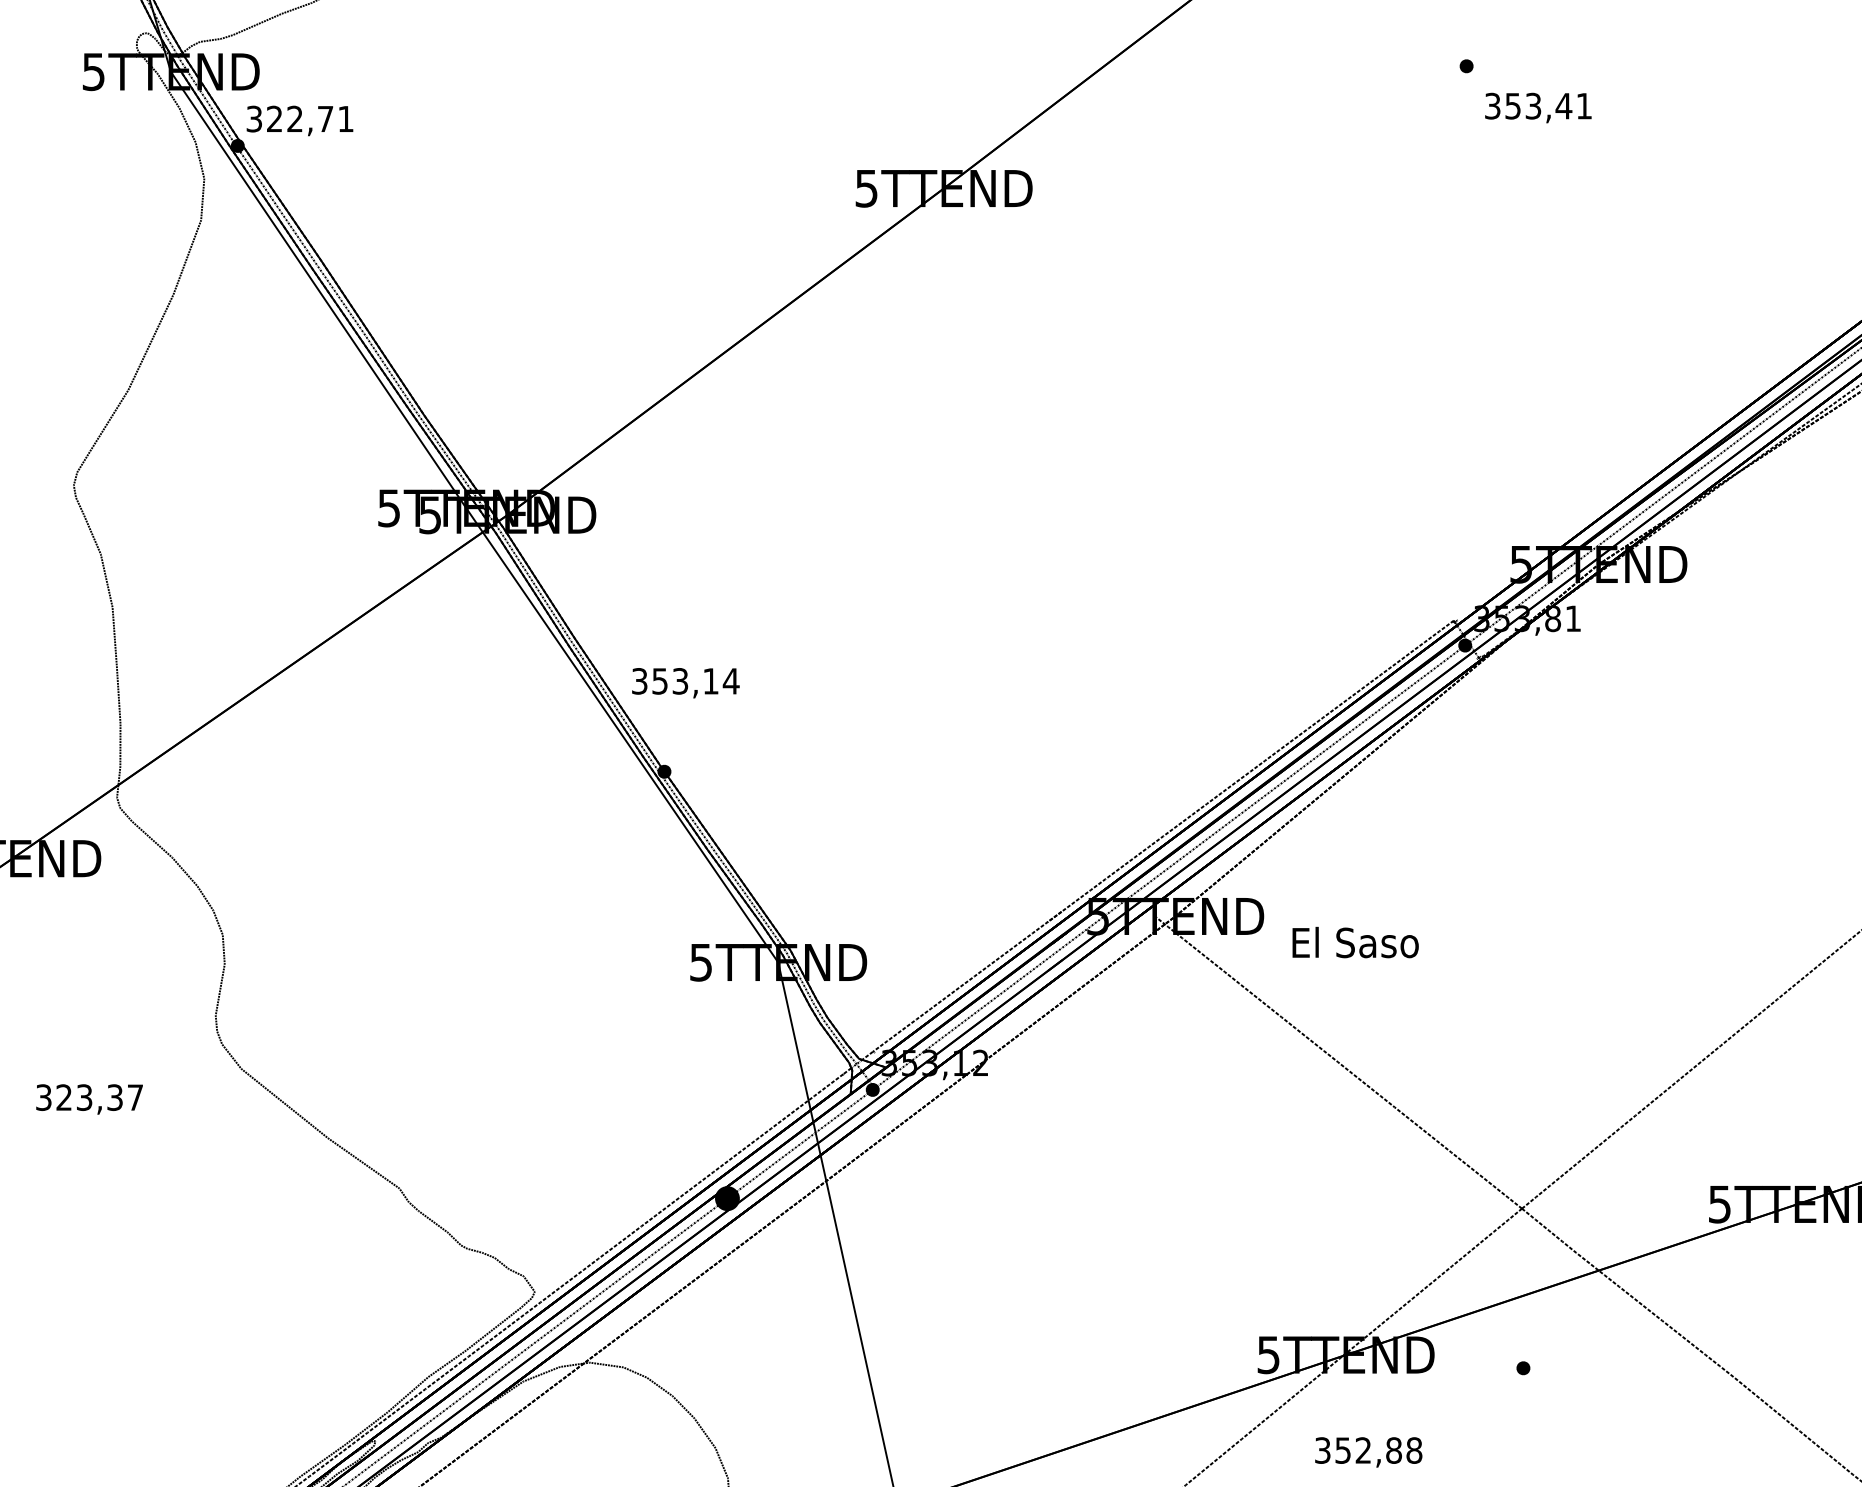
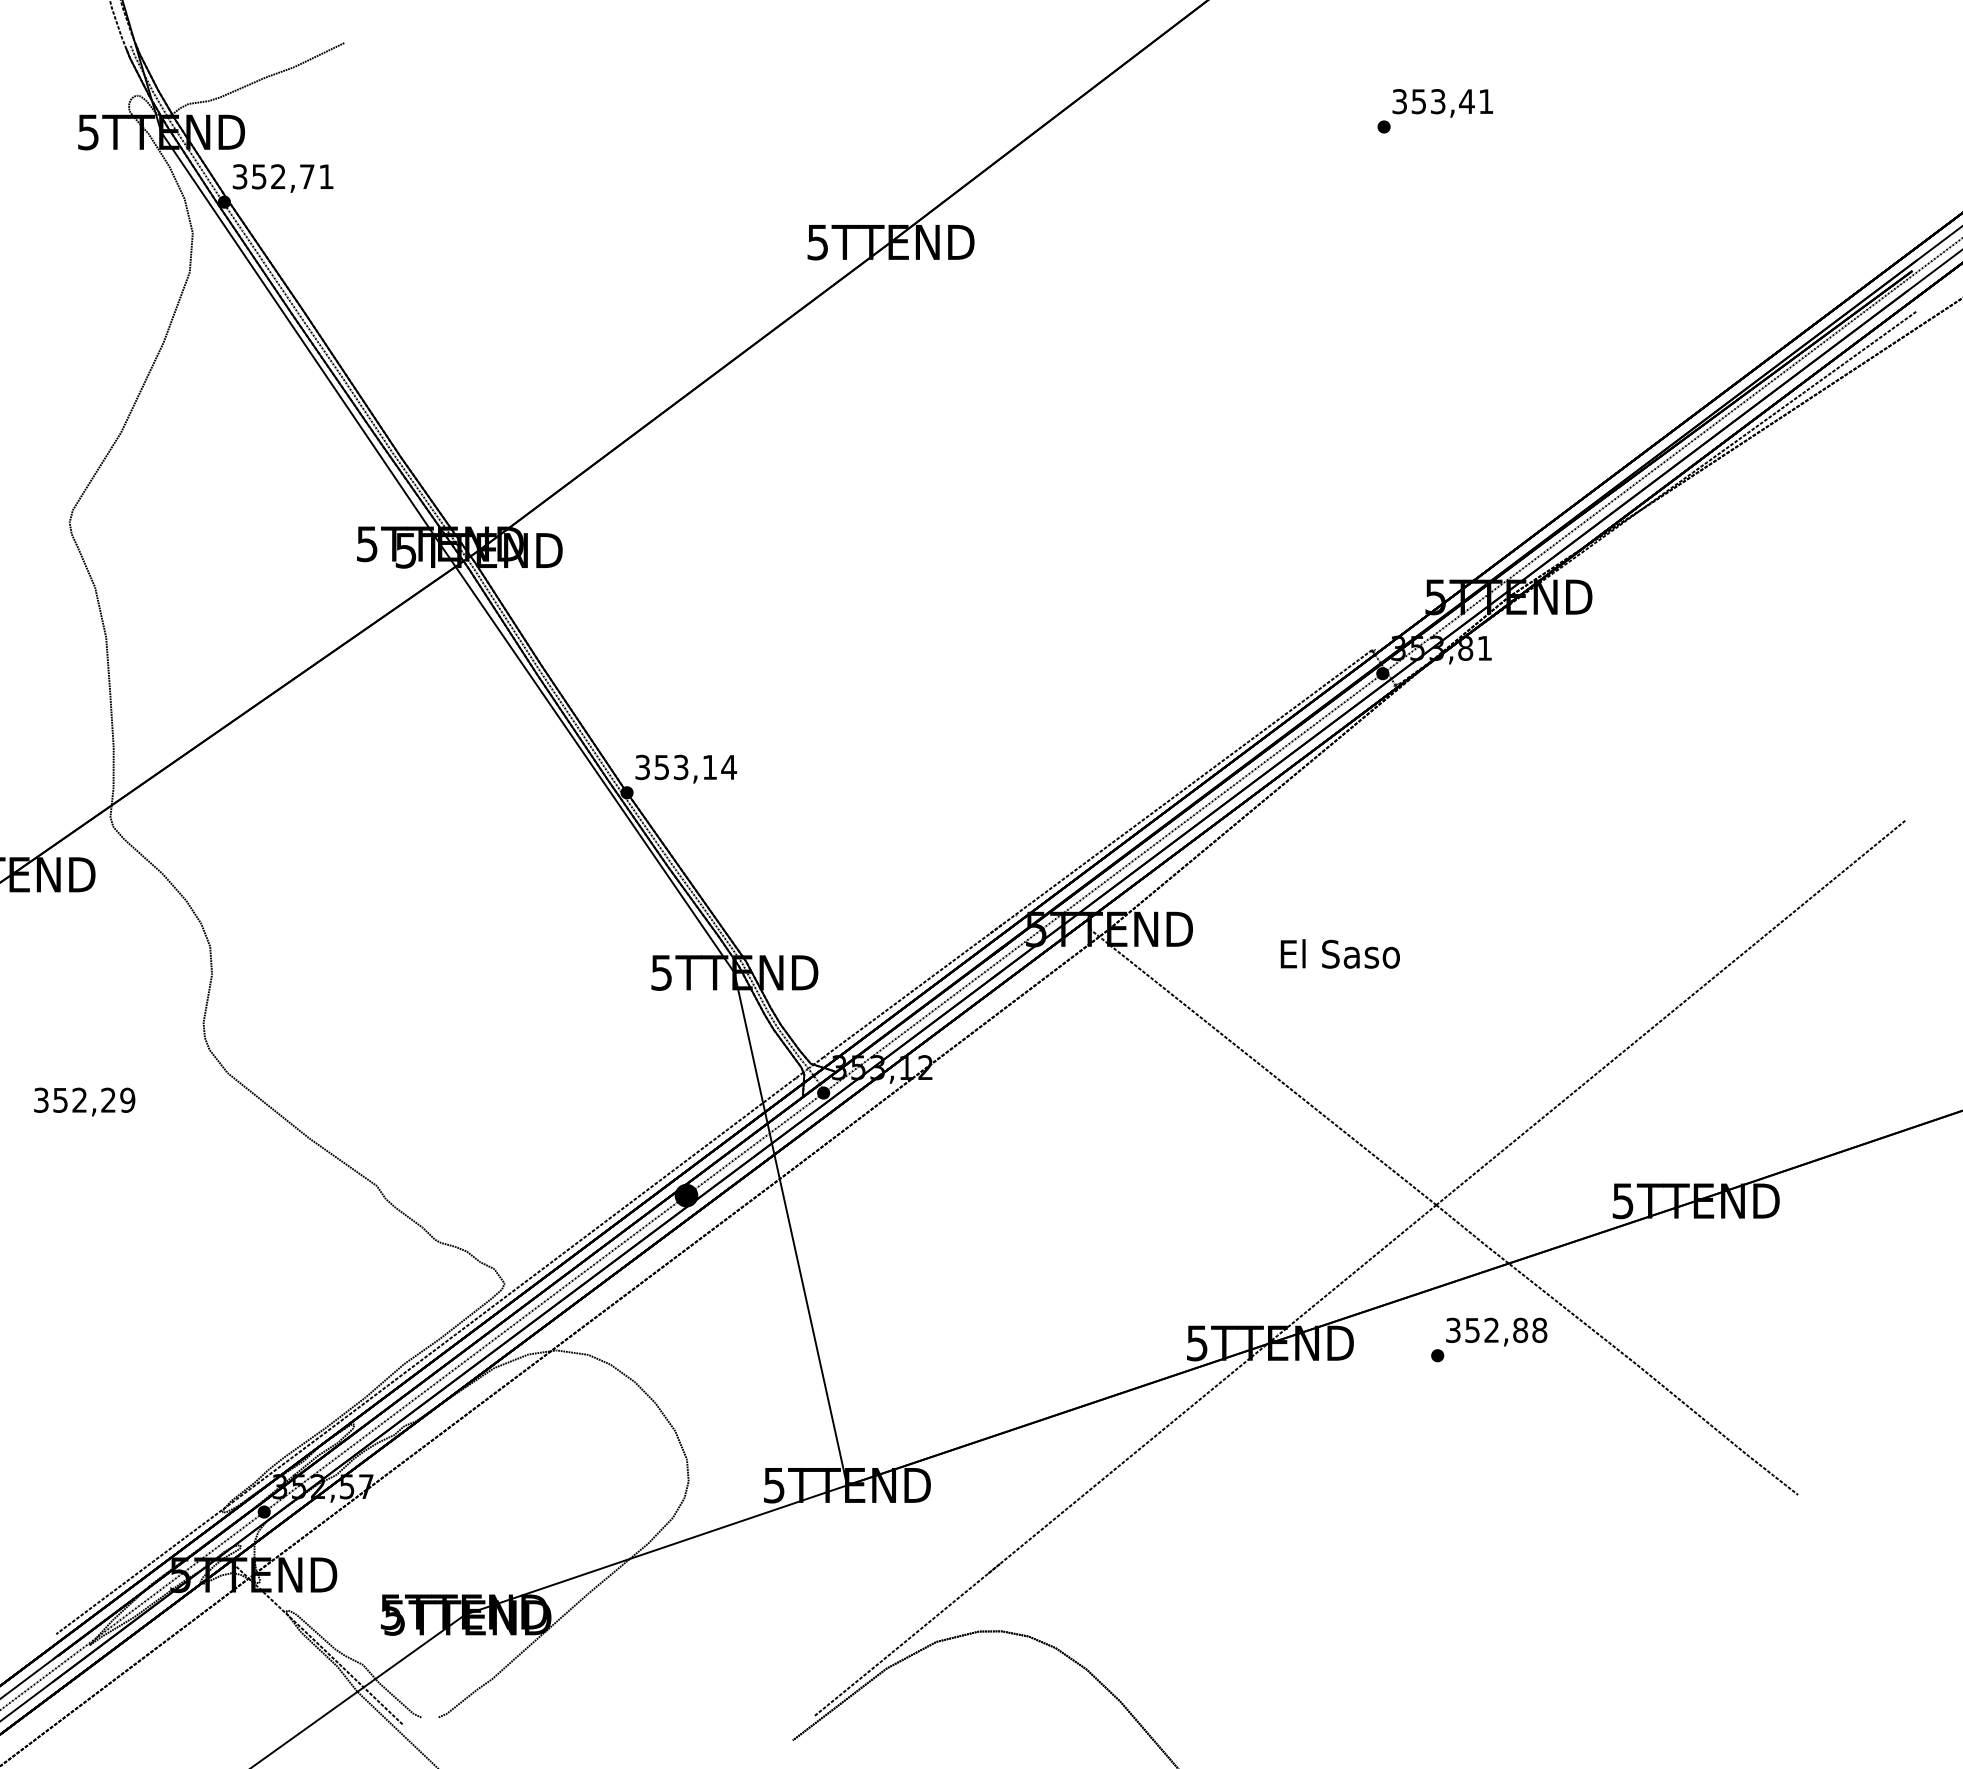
text: (1538, 108) -> (1442, 103), moved
text: (275, 118) -> (259, 176), 322,71 -> 352,71
text: (686, 682) -> (686, 768), moved
text: (1354, 942) -> (1339, 953), moved
text: (100, 1096) -> (94, 1099), 323,37 -> 352,29
text: (1368, 1451) -> (1496, 1331), moved

